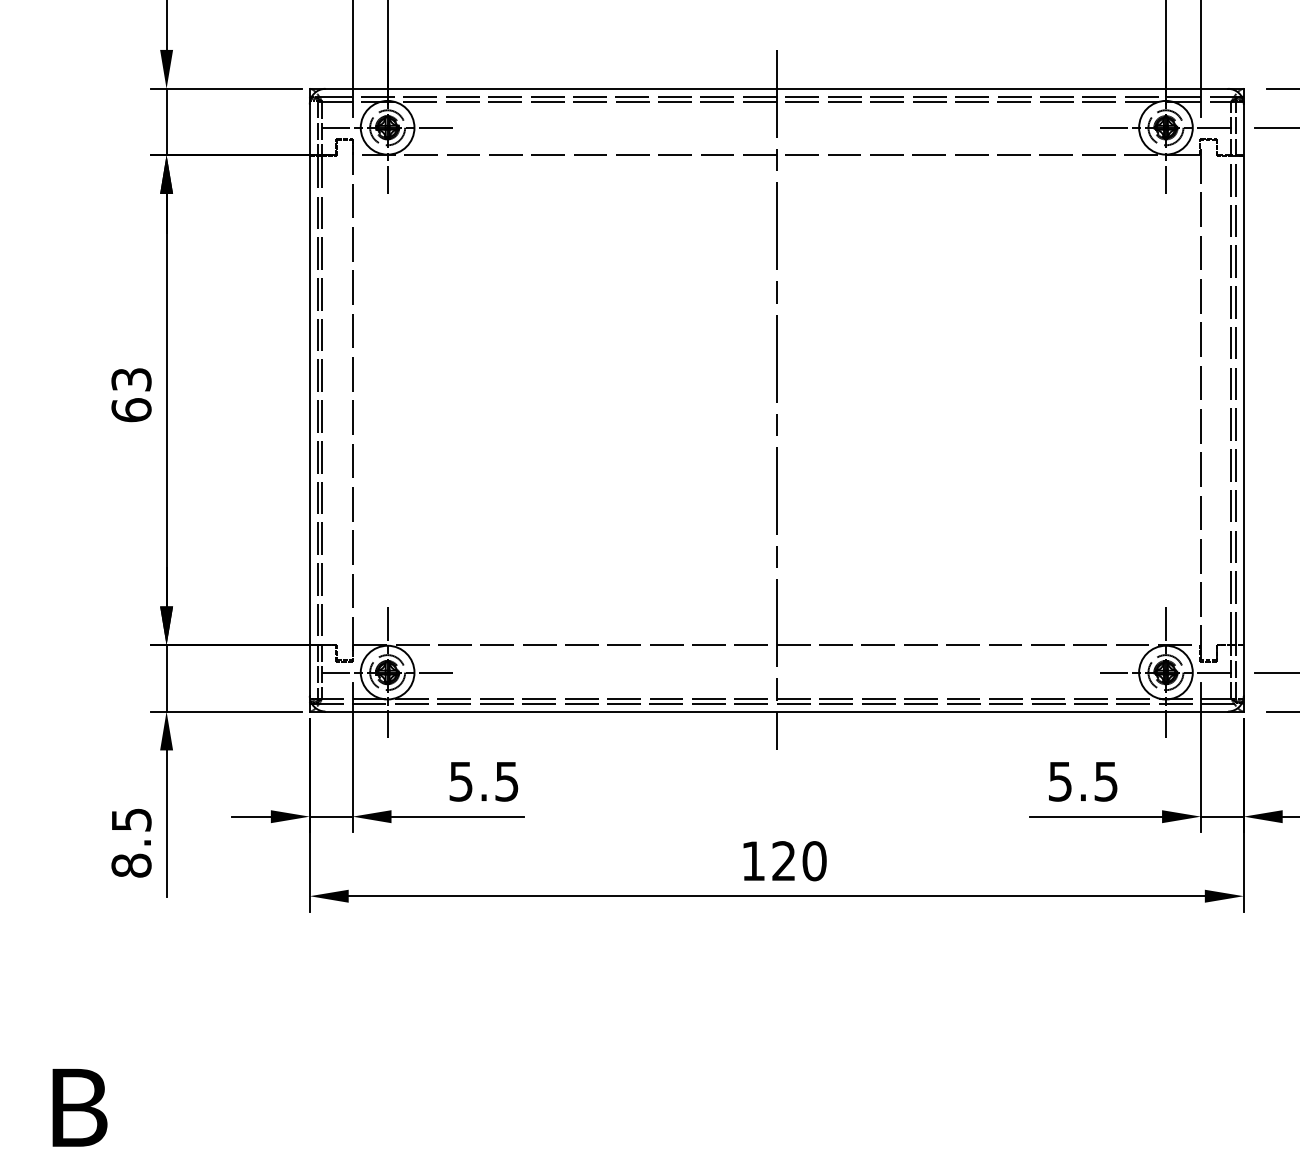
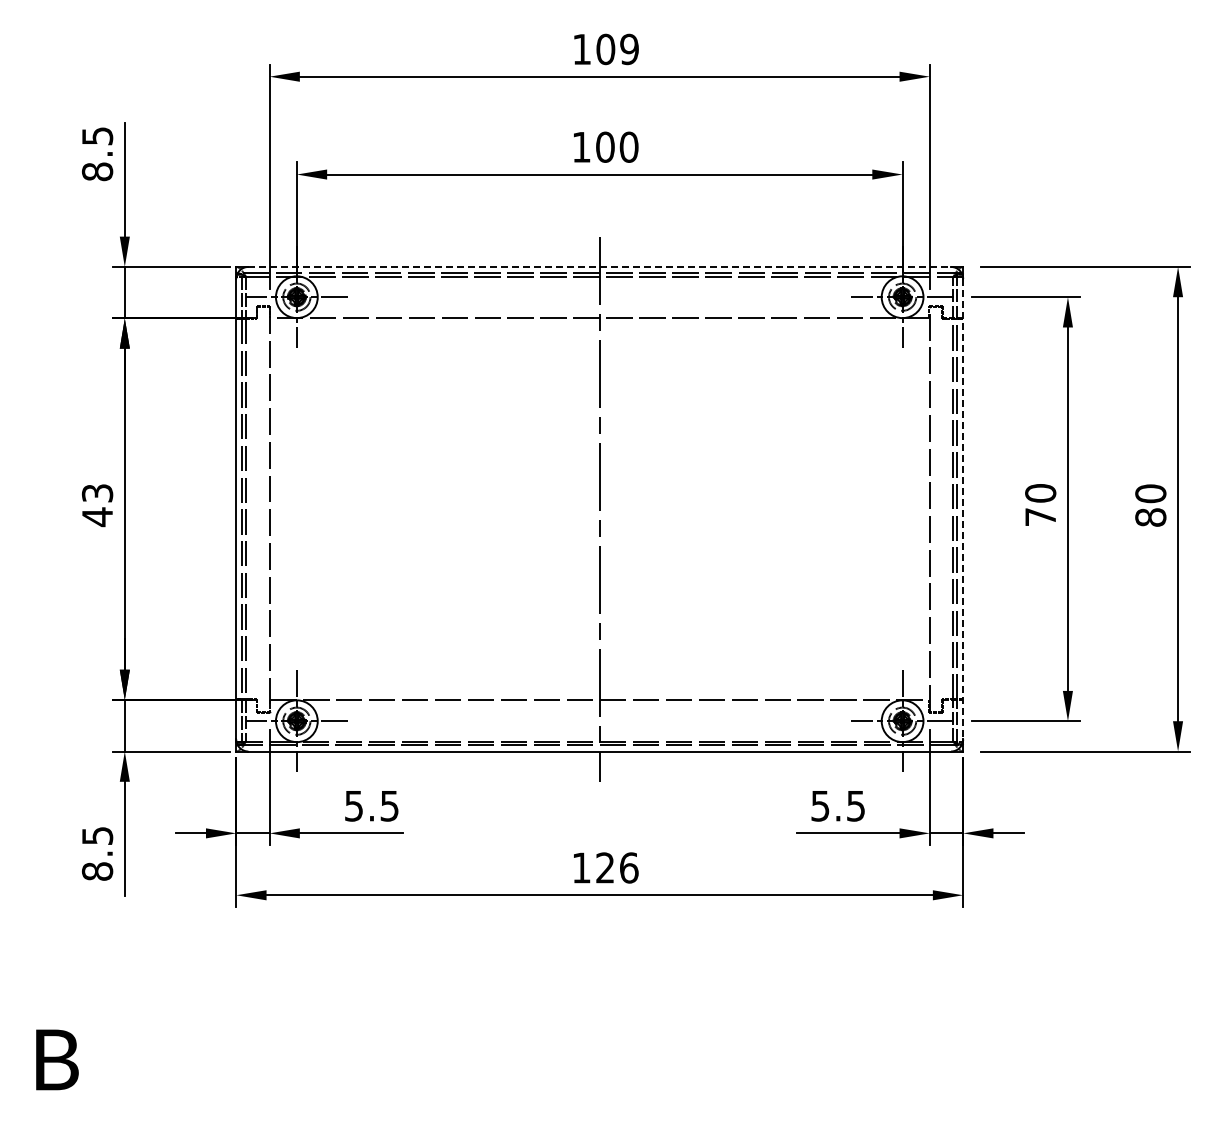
line: (777, 88) -> (600, 266), solid -> dashed
line: (1244, 400) -> (963, 509), solid -> dashed
text: (131, 410) -> (97, 517), 63 -> 43
text: (813, 860) -> (628, 867), 120 -> 126

